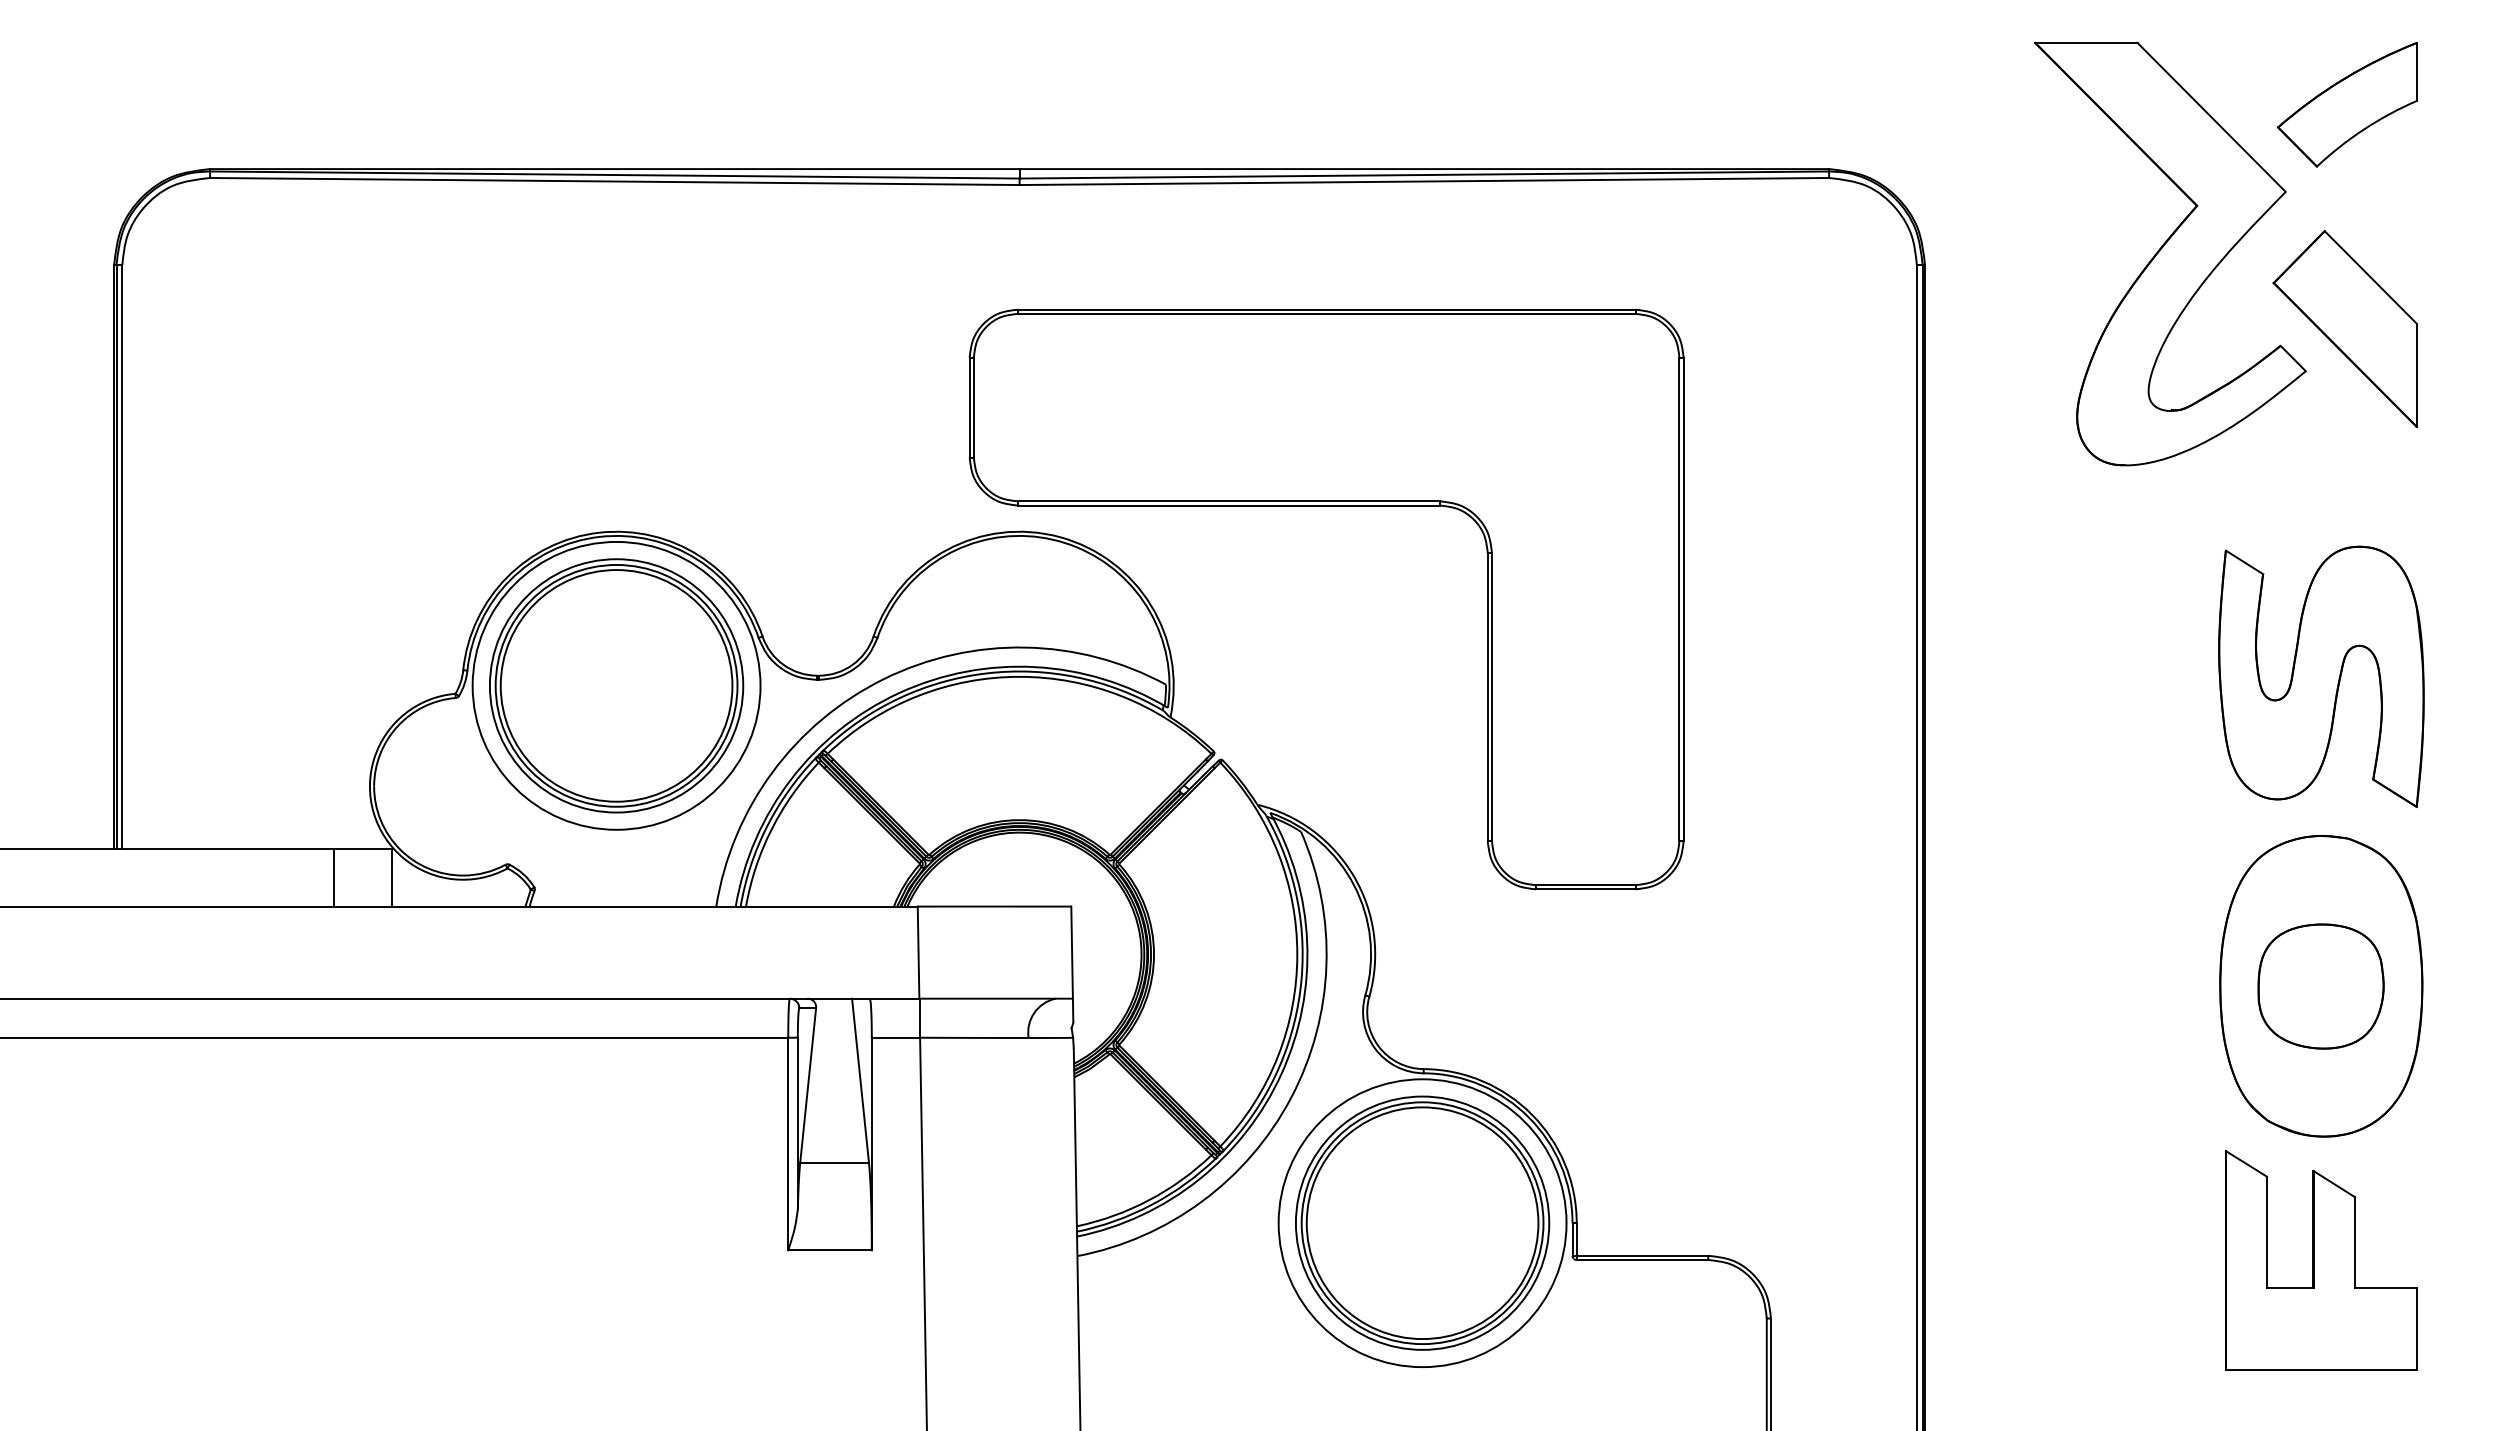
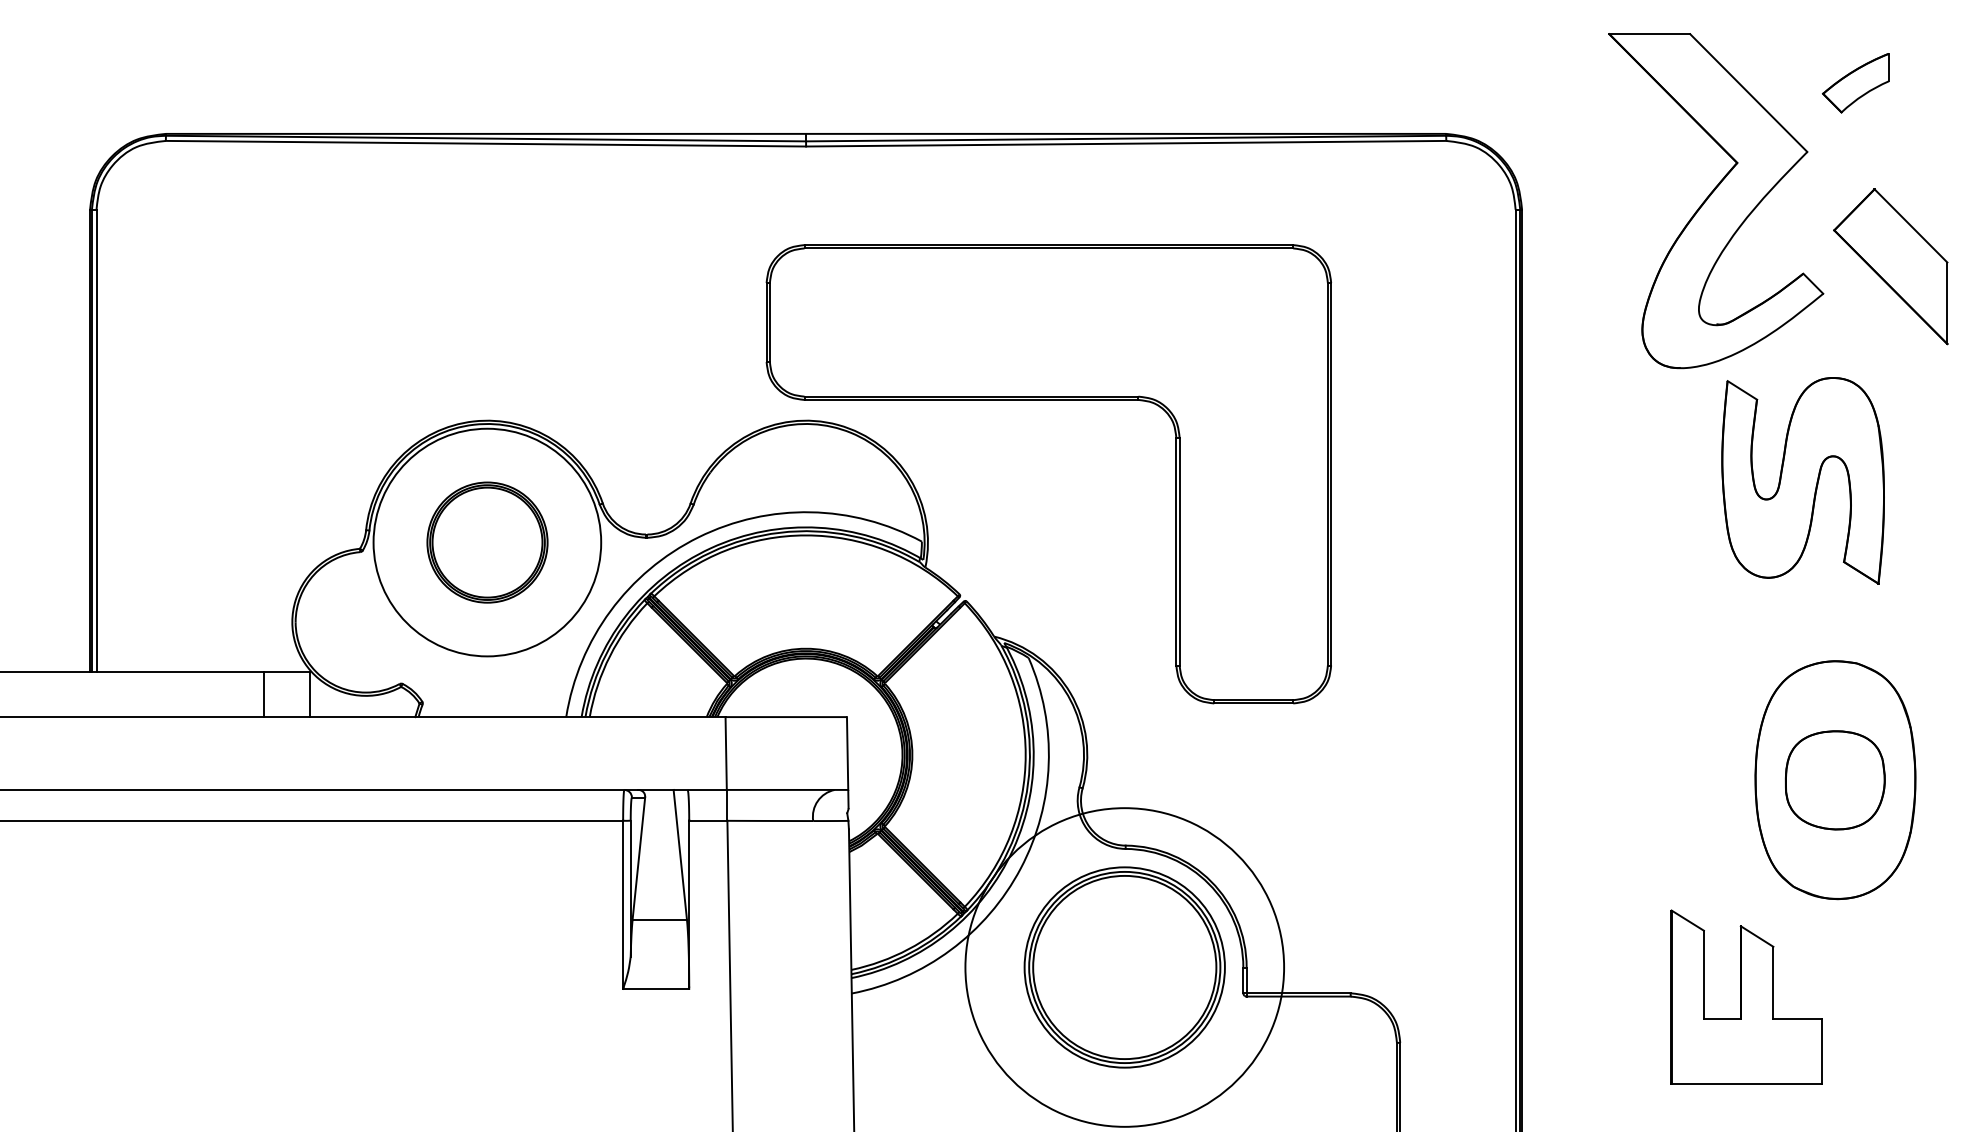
part: (2346, 104) -> (1855, 82), size x0.6
part: (2344, 328) -> (1890, 266), moved
part: (2321, 676) -> (1803, 480), moved
part: (616, 685) -> (487, 542), size x0.6
circle: (1422, 1223) -> (1124, 967), size x1.4
part: (2321, 1260) -> (1747, 996), moved

